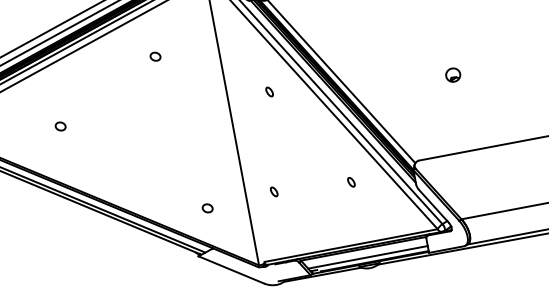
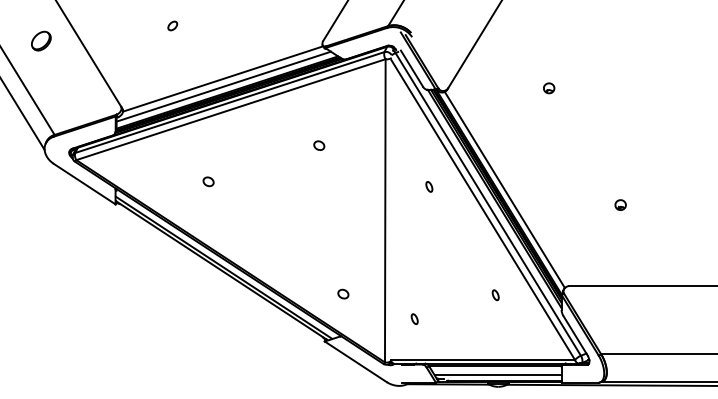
part: (155, 56) -> (319, 145), moved
part: (452, 74) -> (620, 204), size x0.71
part: (273, 191) -> (414, 318), moved

